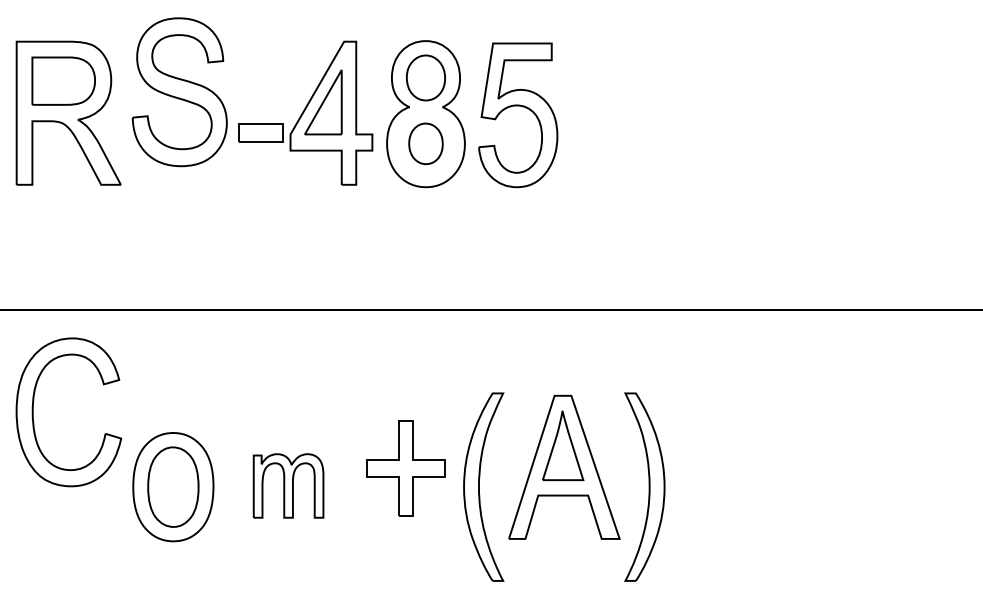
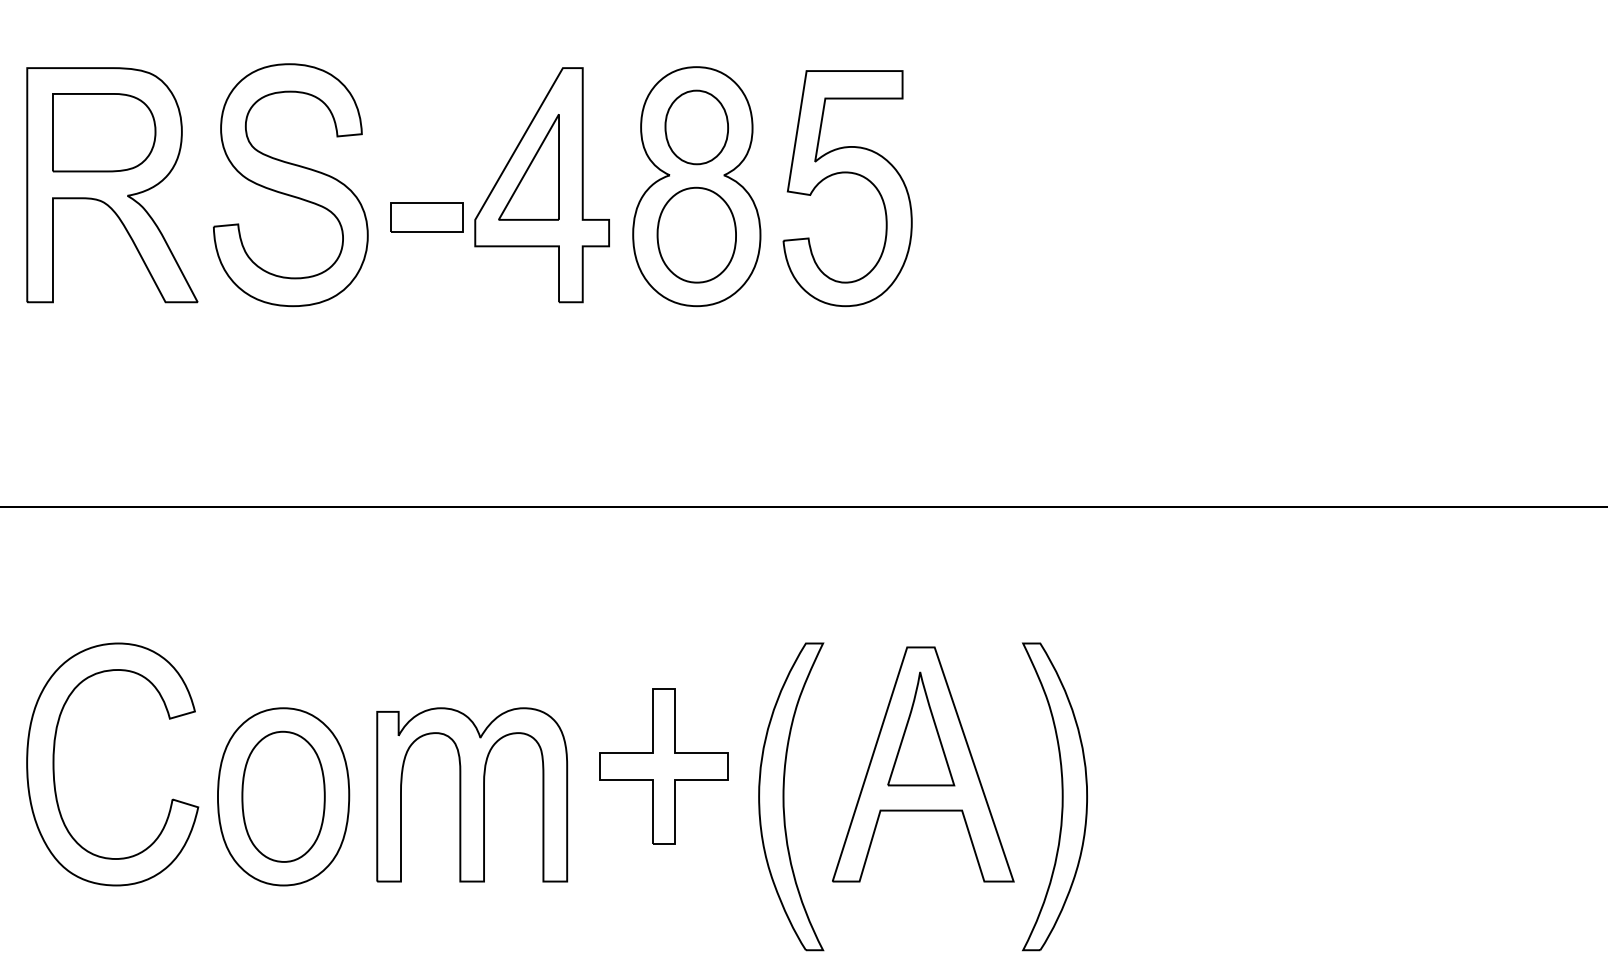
part: (179, 92) -> (290, 185), moved
part: (425, 143) -> (696, 234), size x1.43
part: (33, 412) -> (54, 764), moved
part: (288, 485) -> (471, 794), size x1.67

